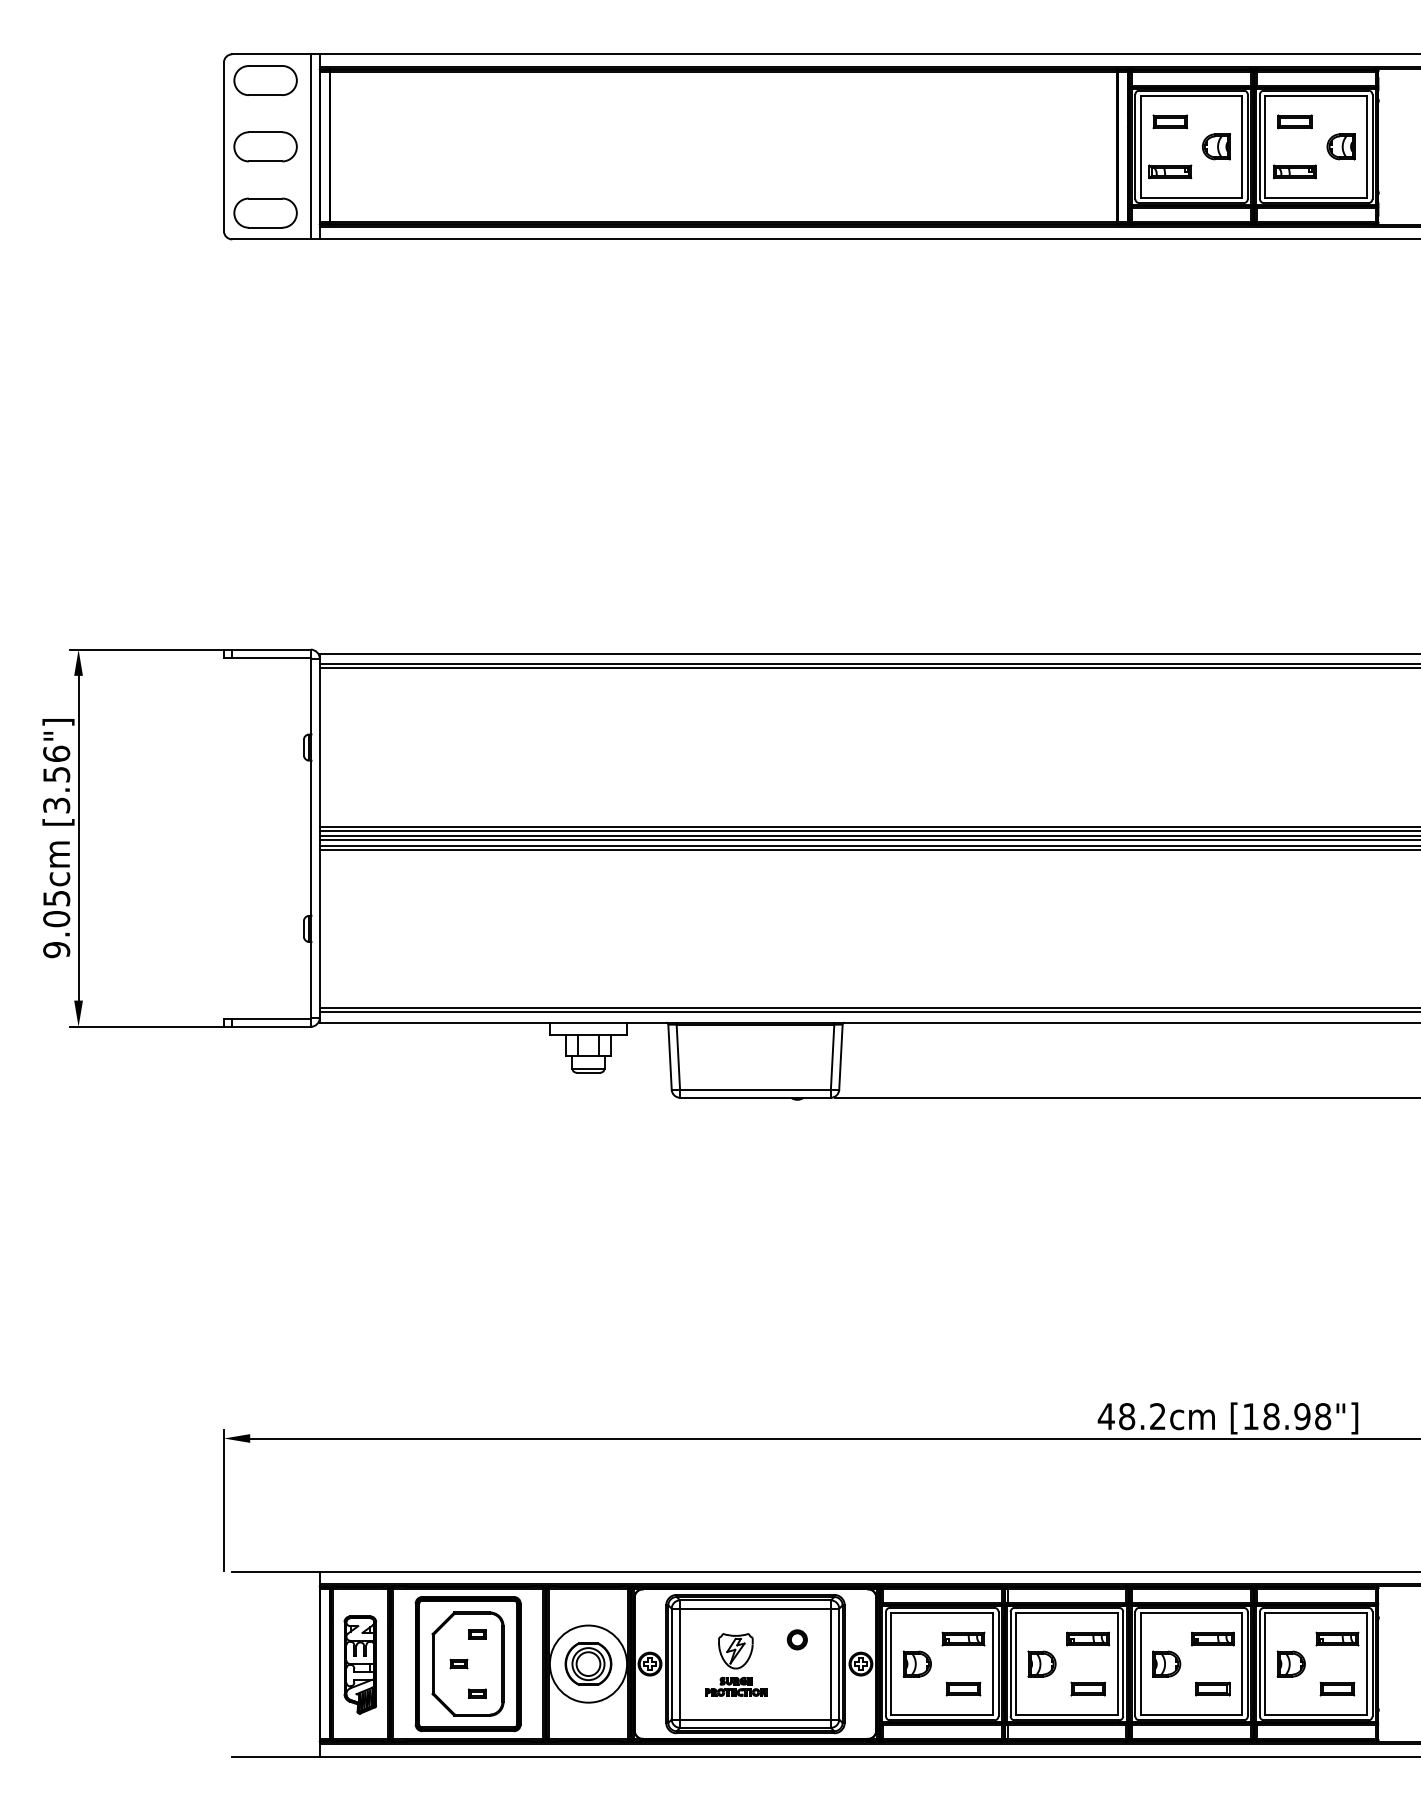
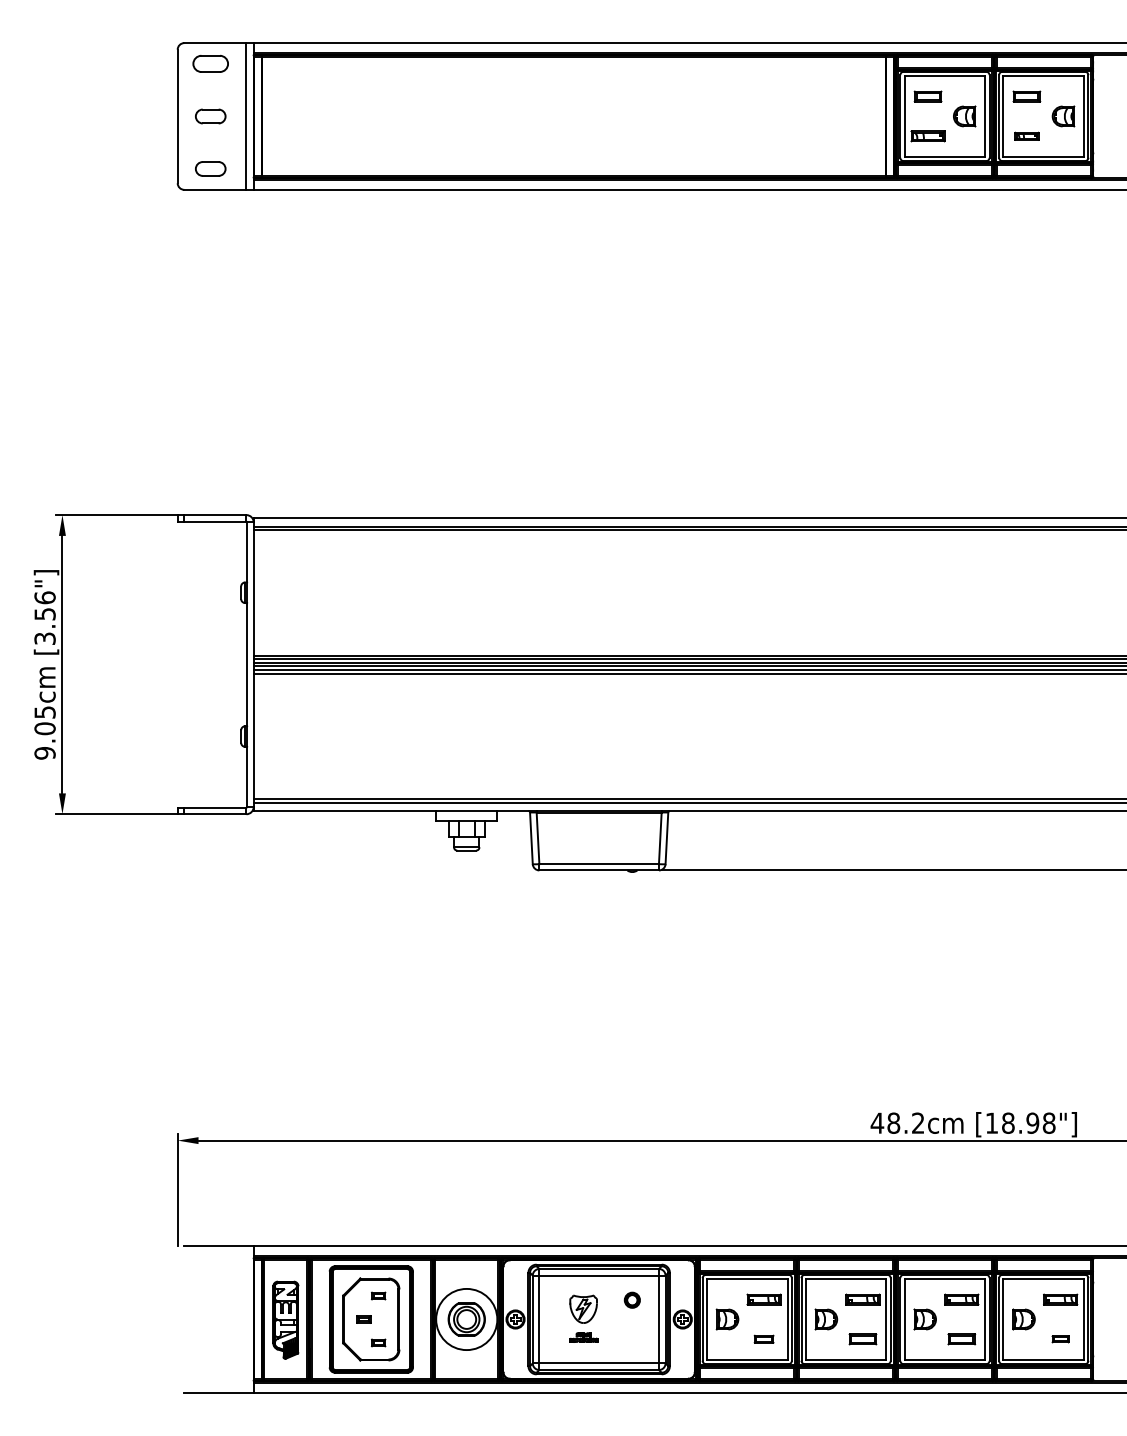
part: (265, 80) -> (210, 63), size x0.7
part: (265, 146) -> (210, 116), size x0.6
part: (1294, 171) -> (1026, 136), size x0.7
part: (265, 212) -> (210, 168), size x0.6
part: (736, 1686) -> (584, 1337), size x0.6
part: (963, 1688) -> (764, 1338), size x0.7
part: (1337, 1688) -> (1060, 1338), size x0.6

